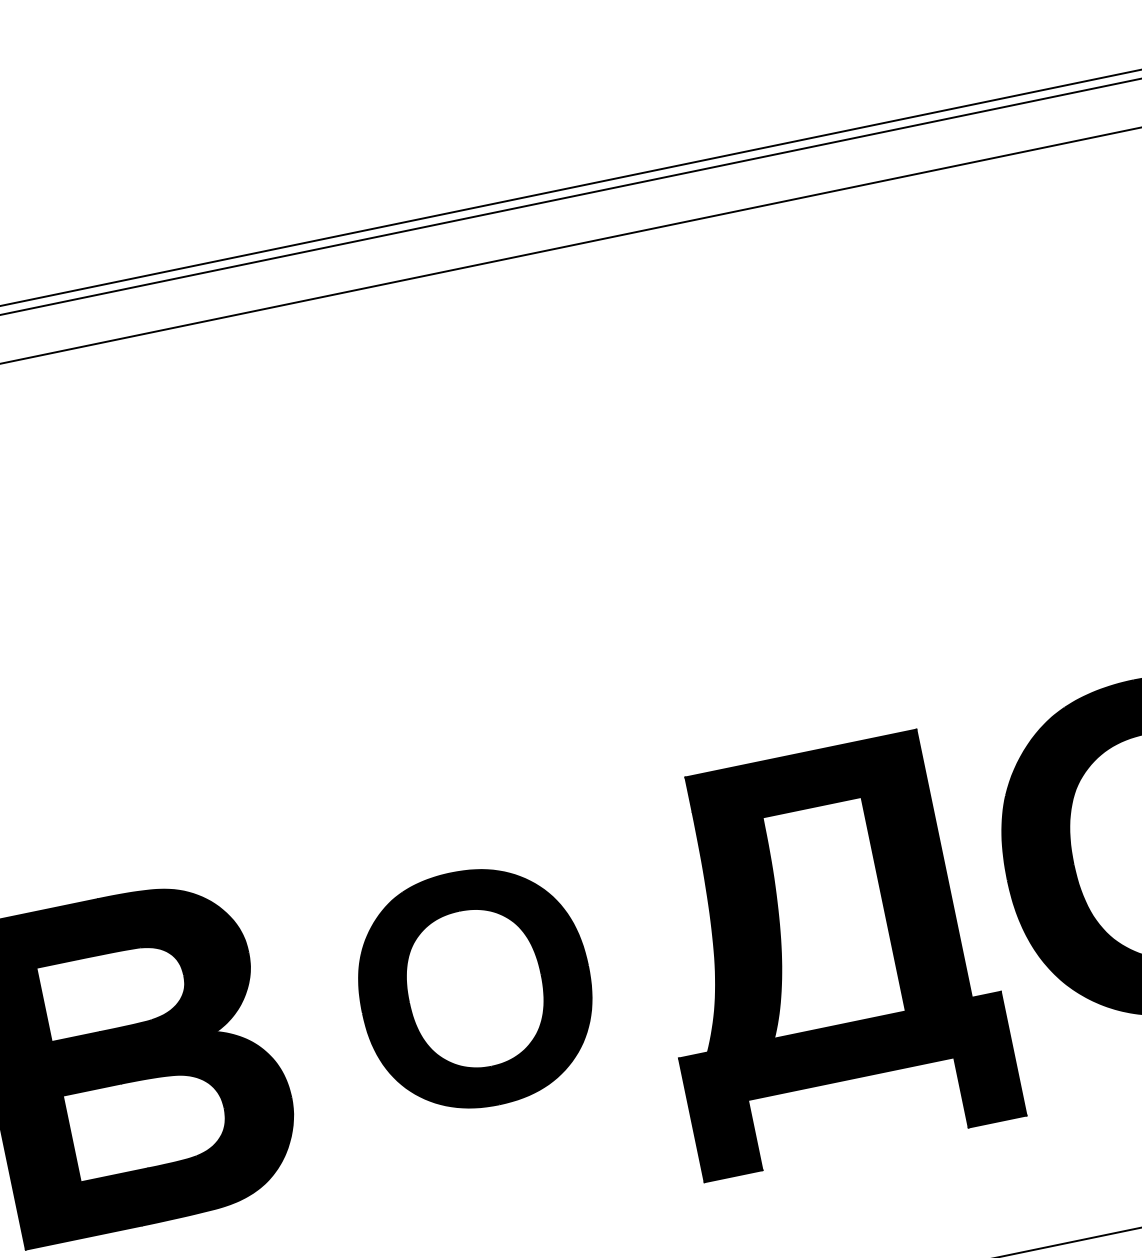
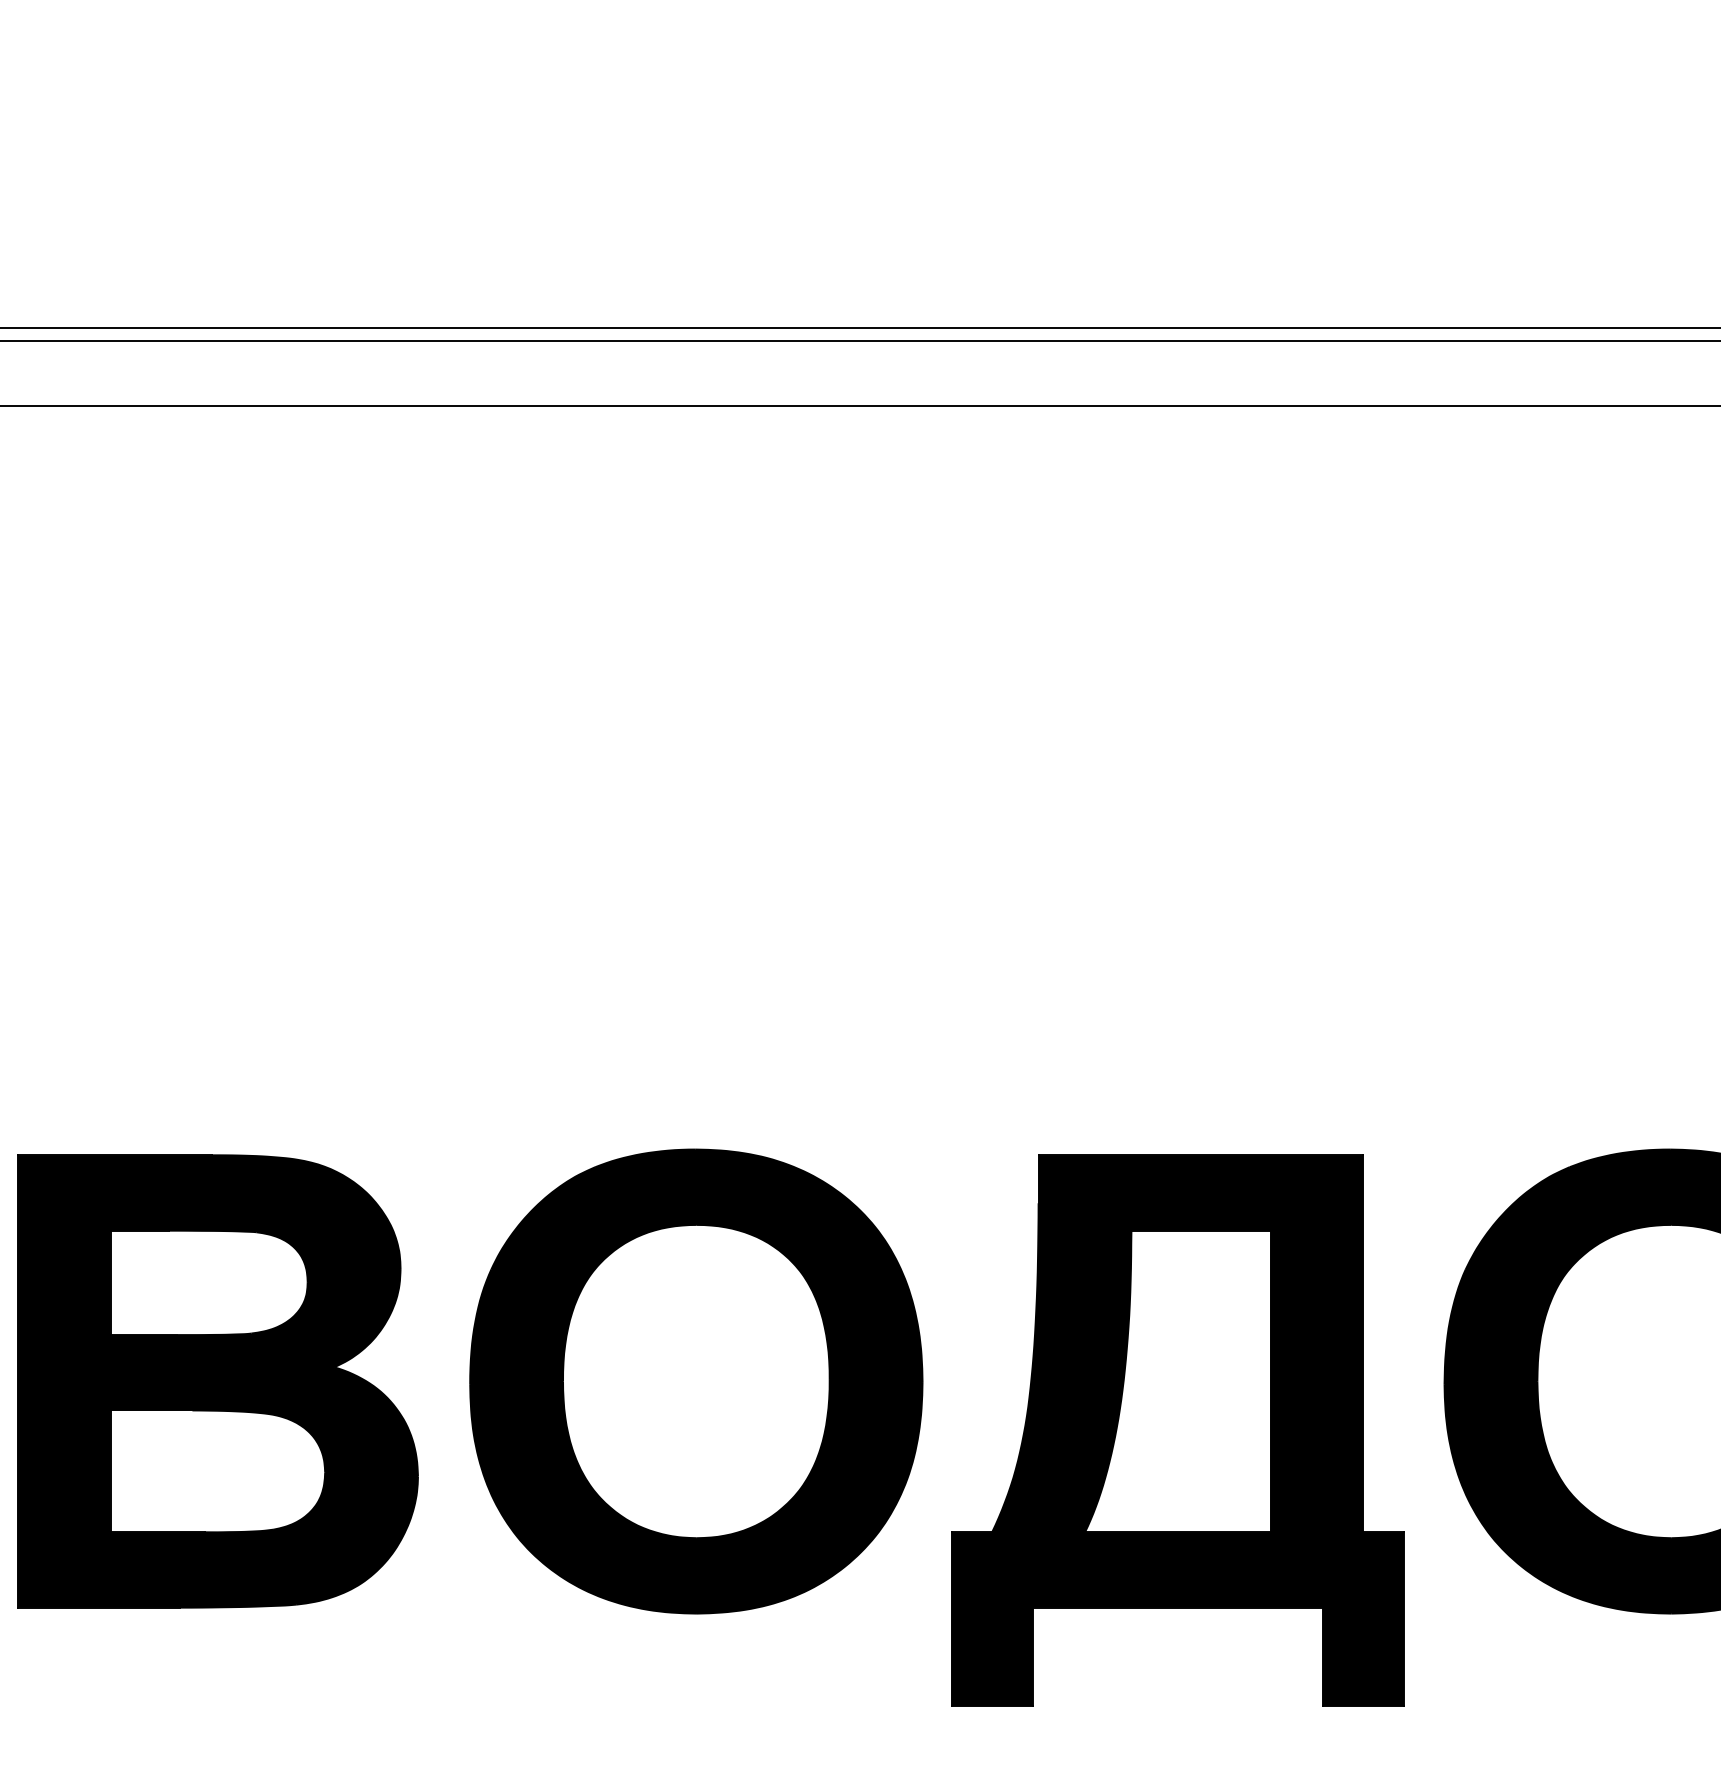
part: (475, 988) -> (696, 1381), size x1.43

